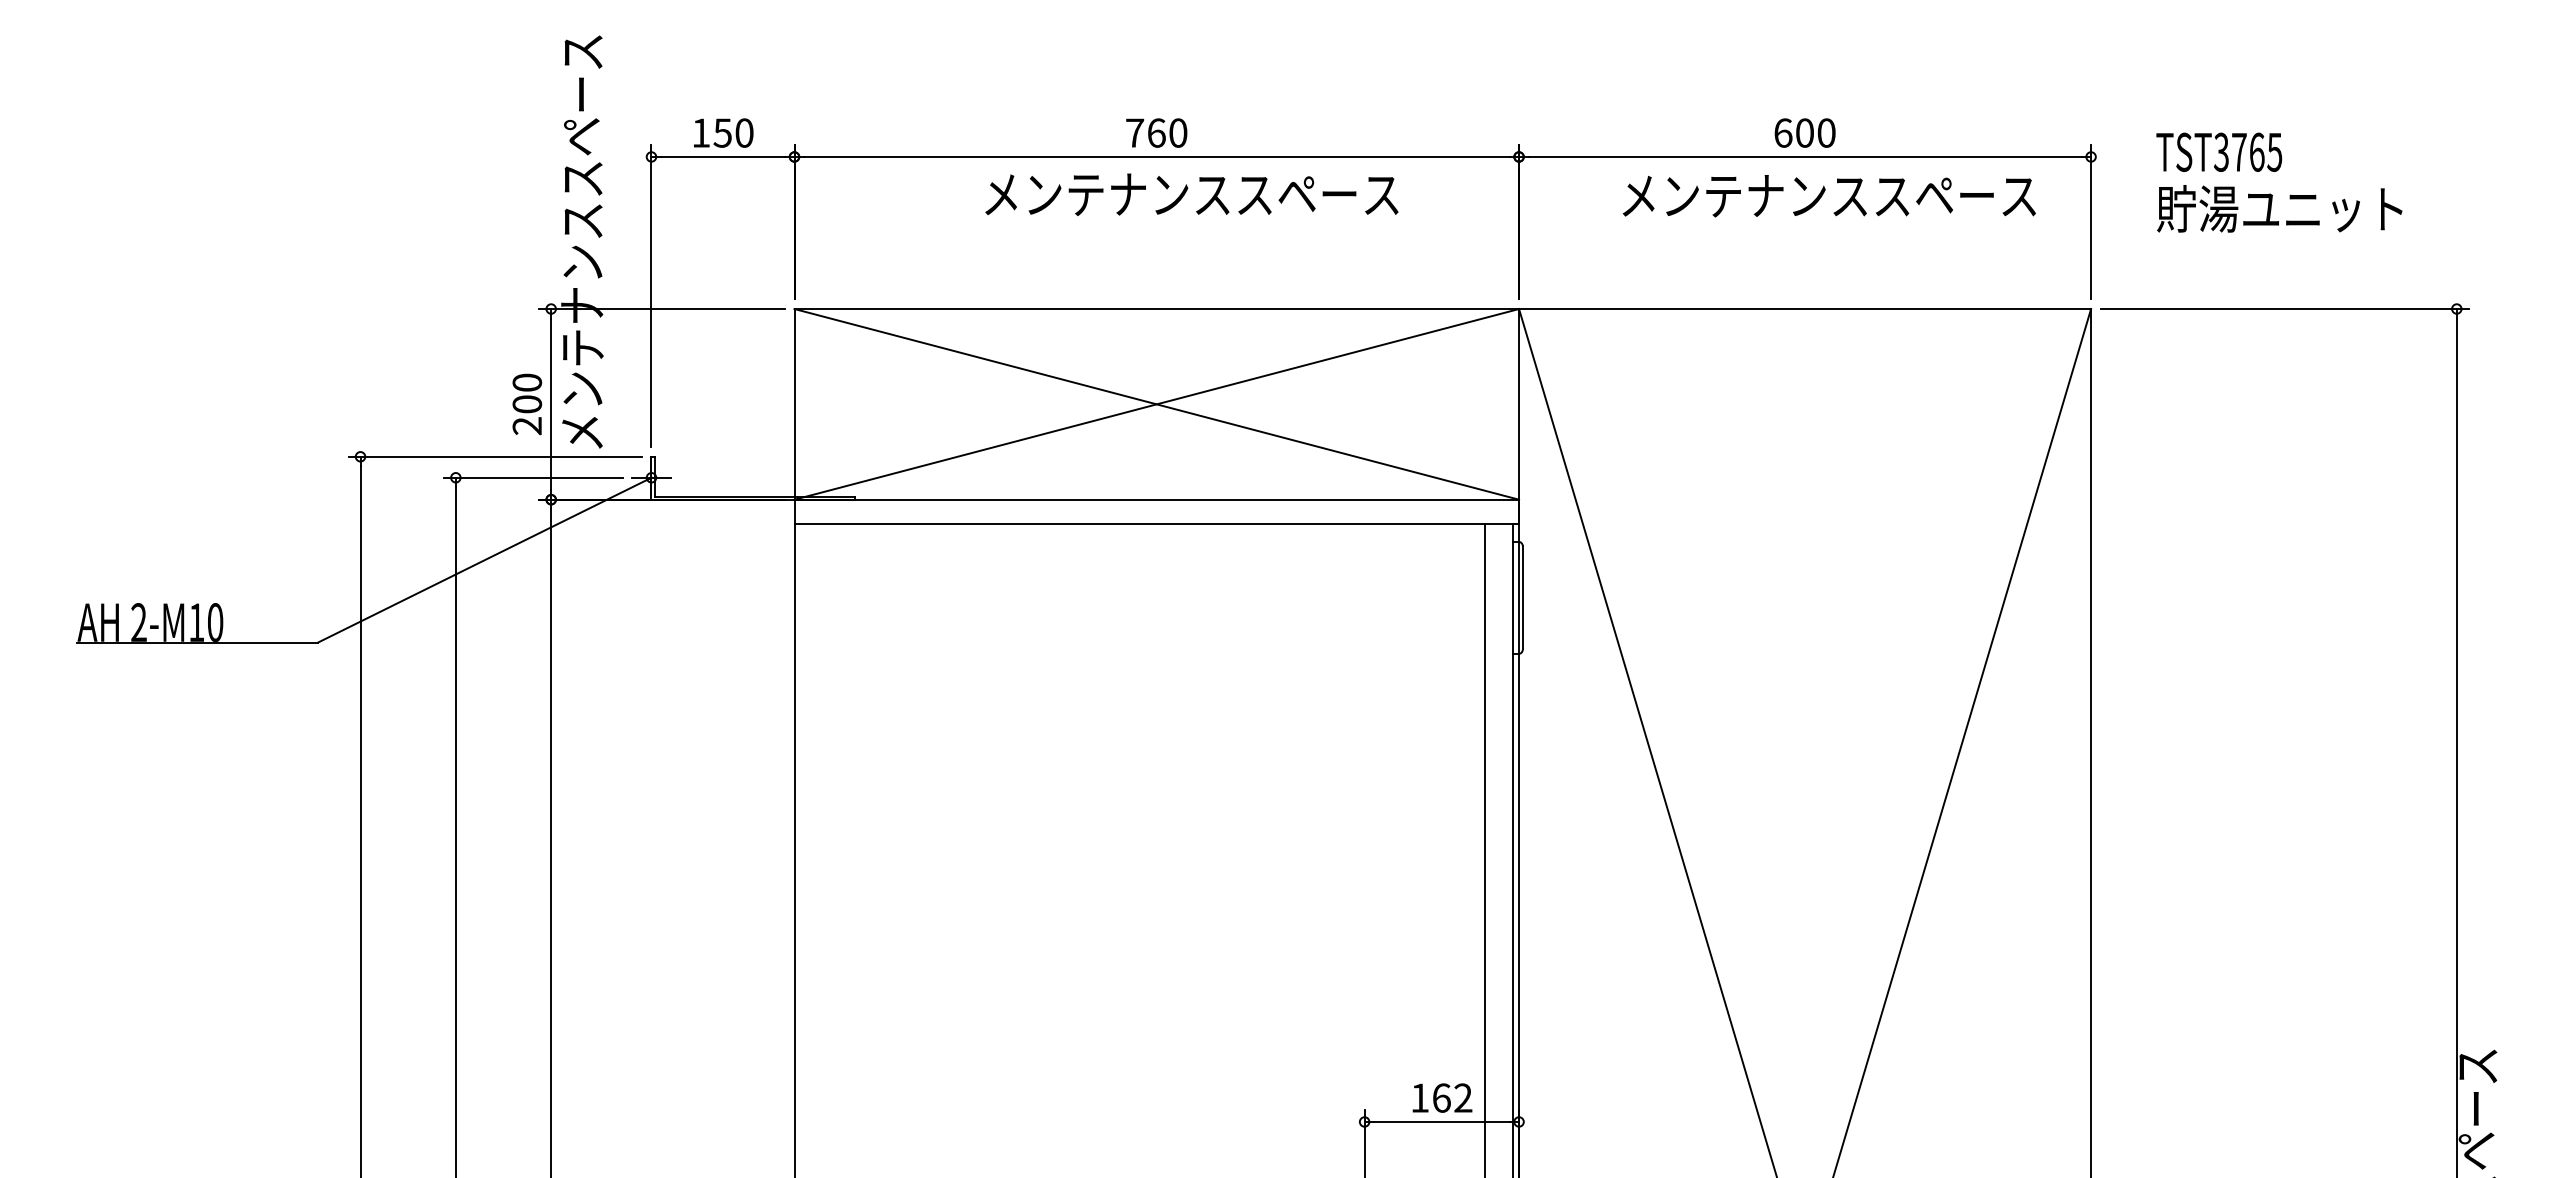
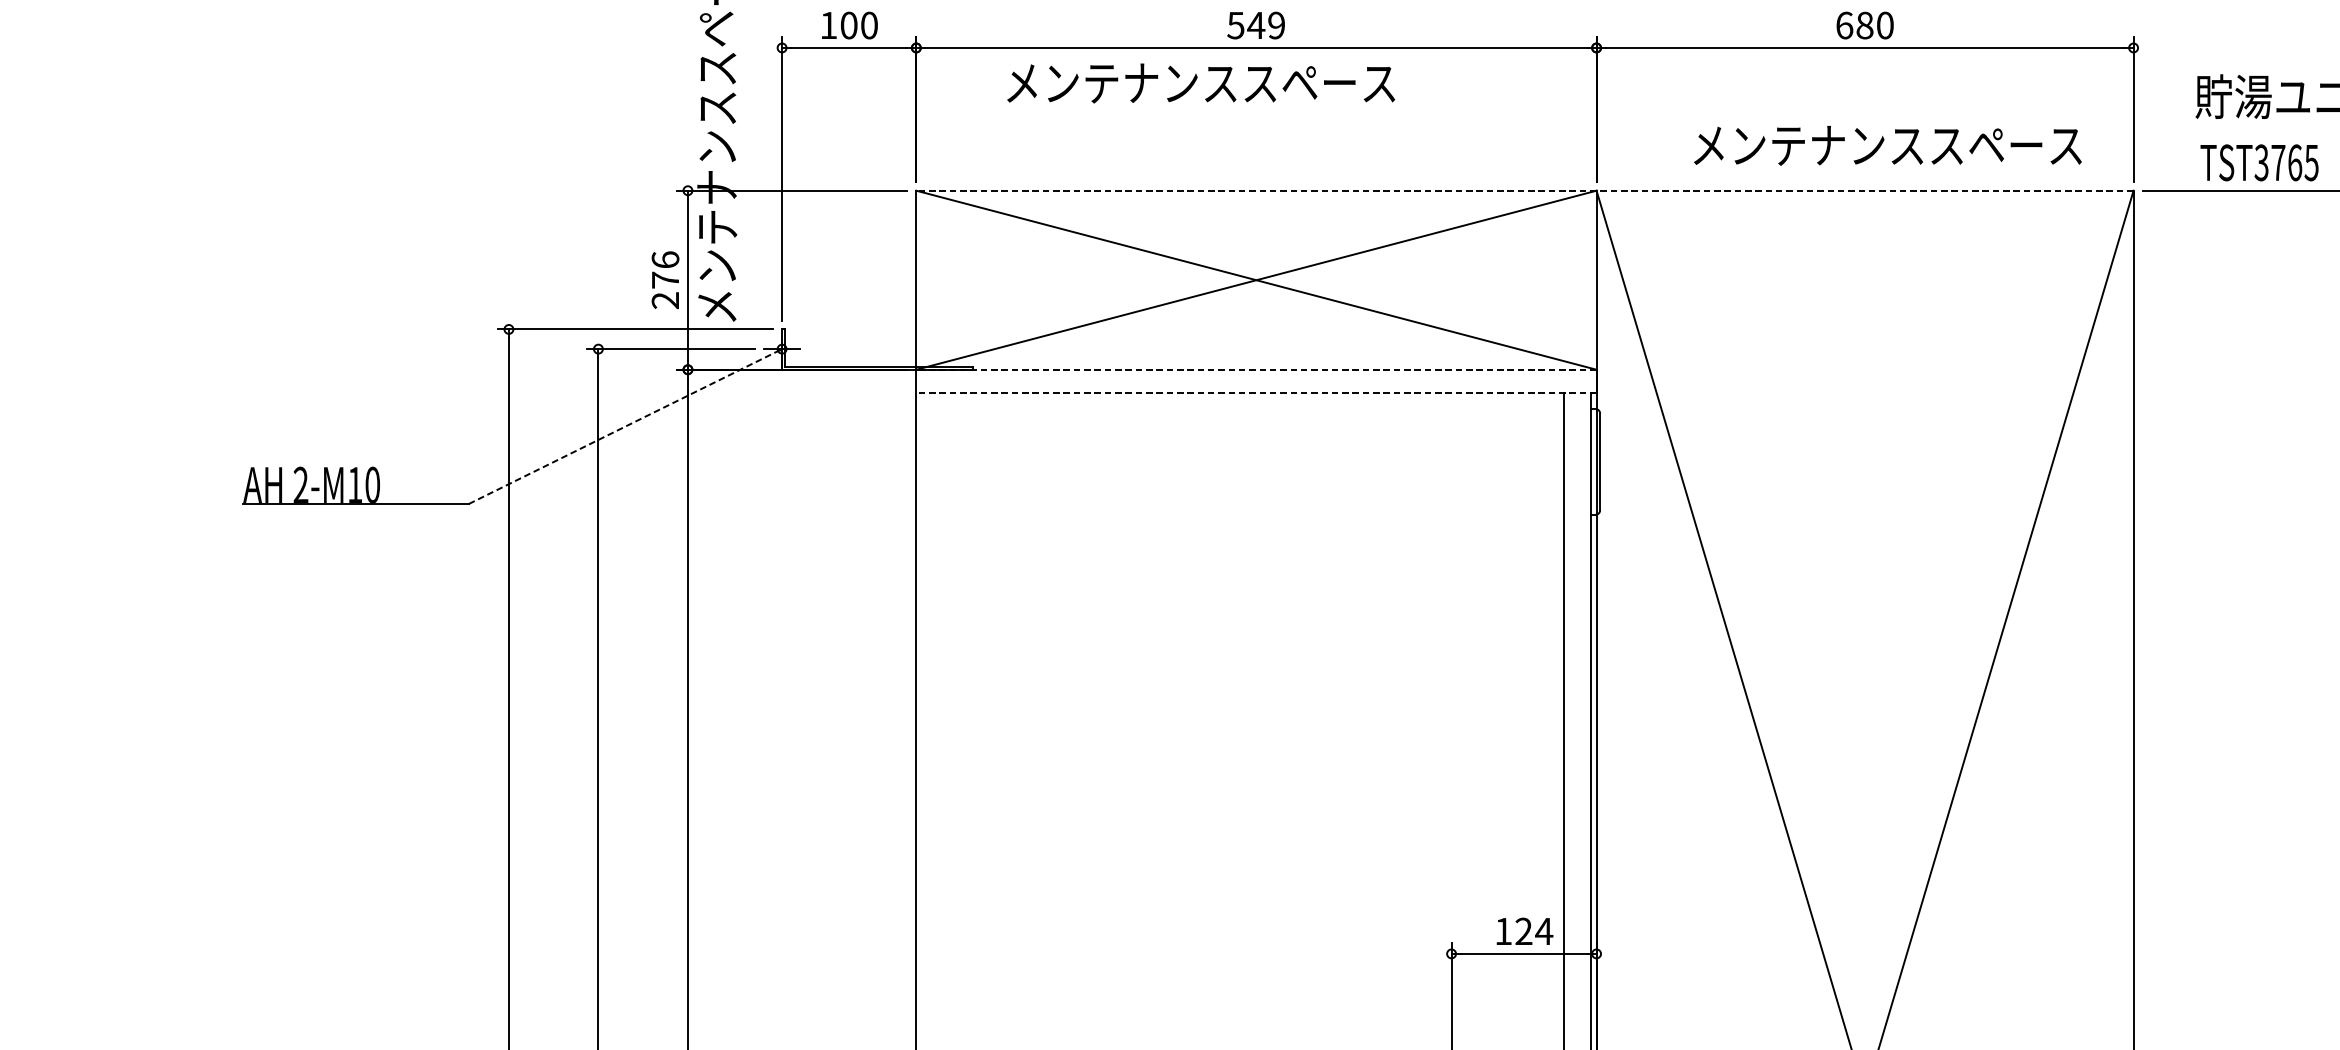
text: (722, 132) -> (848, 25), 150 -> 100
text: (1156, 132) -> (1256, 25), 760 -> 549
text: (1805, 132) -> (1865, 25), 600 -> 680
text: (2219, 151) -> (2259, 162), moved
text: (1191, 194) -> (1200, 83), moved
text: (1828, 196) -> (1887, 146), moved
line: (1442, 309) -> (1524, 191), solid -> dashed
text: (527, 393) -> (665, 270), 200 -> 276
line: (1156, 499) -> (1256, 369), solid -> dashed
line: (1156, 524) -> (1256, 393), solid -> dashed
line: (485, 560) -> (626, 426), solid -> dashed
text: (1452, 1097) -> (1534, 930), 162 -> 124

